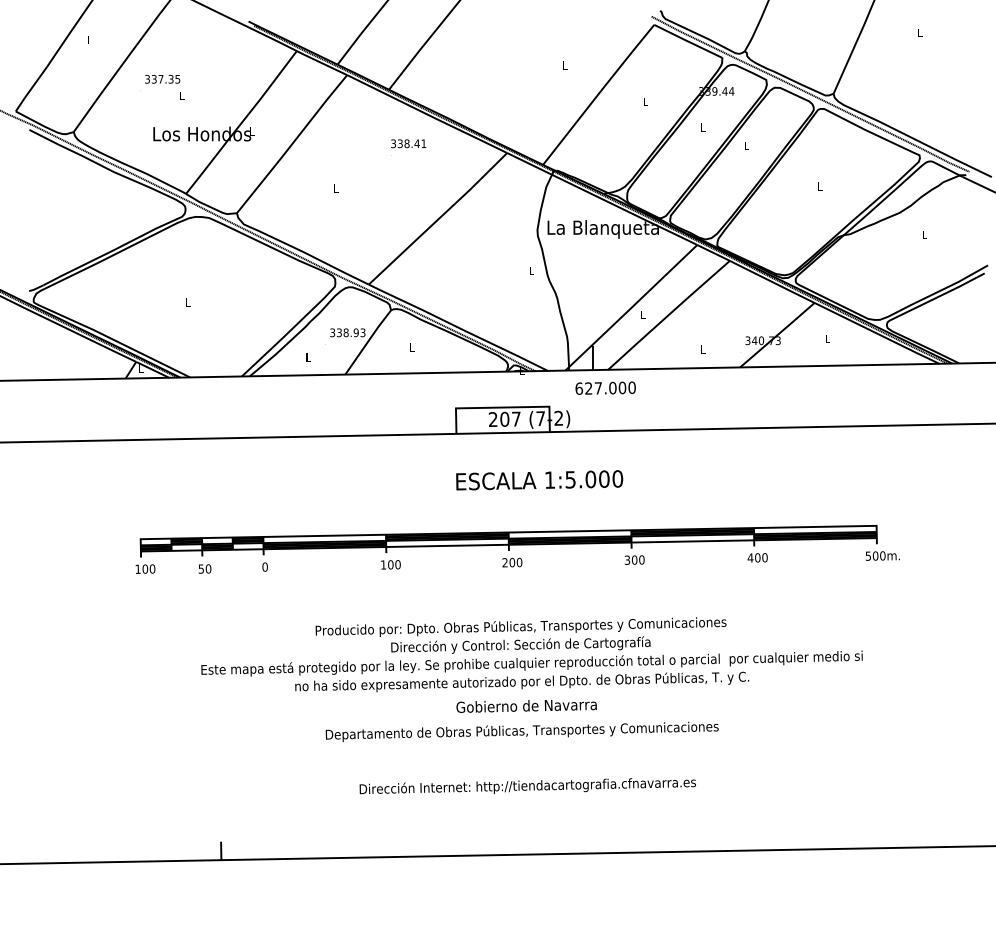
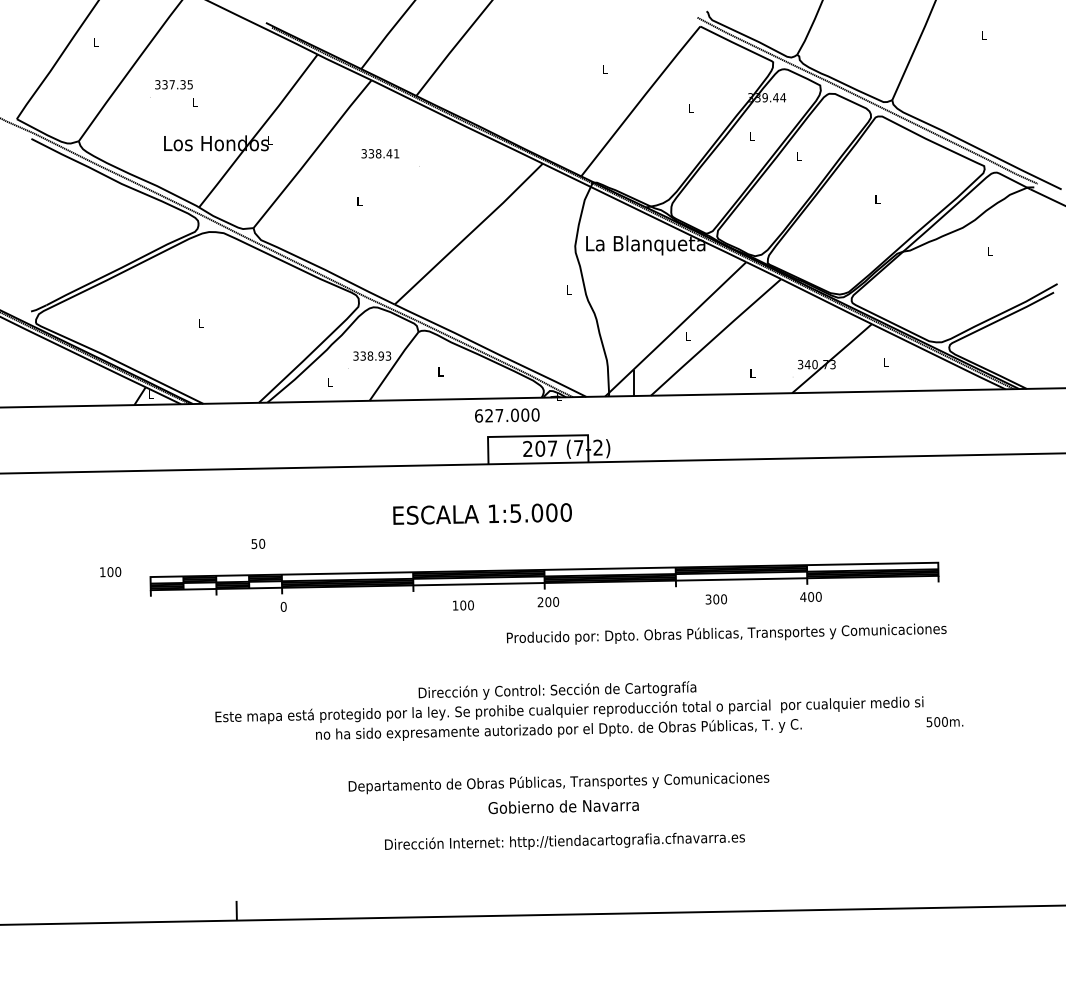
text: (408, 143) -> (380, 153), moved
text: (605, 388) -> (507, 415), moved
text: (539, 479) -> (482, 513), moved
text: (882, 556) -> (944, 722), moved
text: (633, 560) -> (715, 599), moved
text: (391, 564) -> (463, 605), moved
text: (205, 568) -> (258, 543), moved
text: (145, 569) -> (110, 572), moved
text: (520, 626) -> (726, 633), moved
text: (526, 706) -> (563, 807), moved

